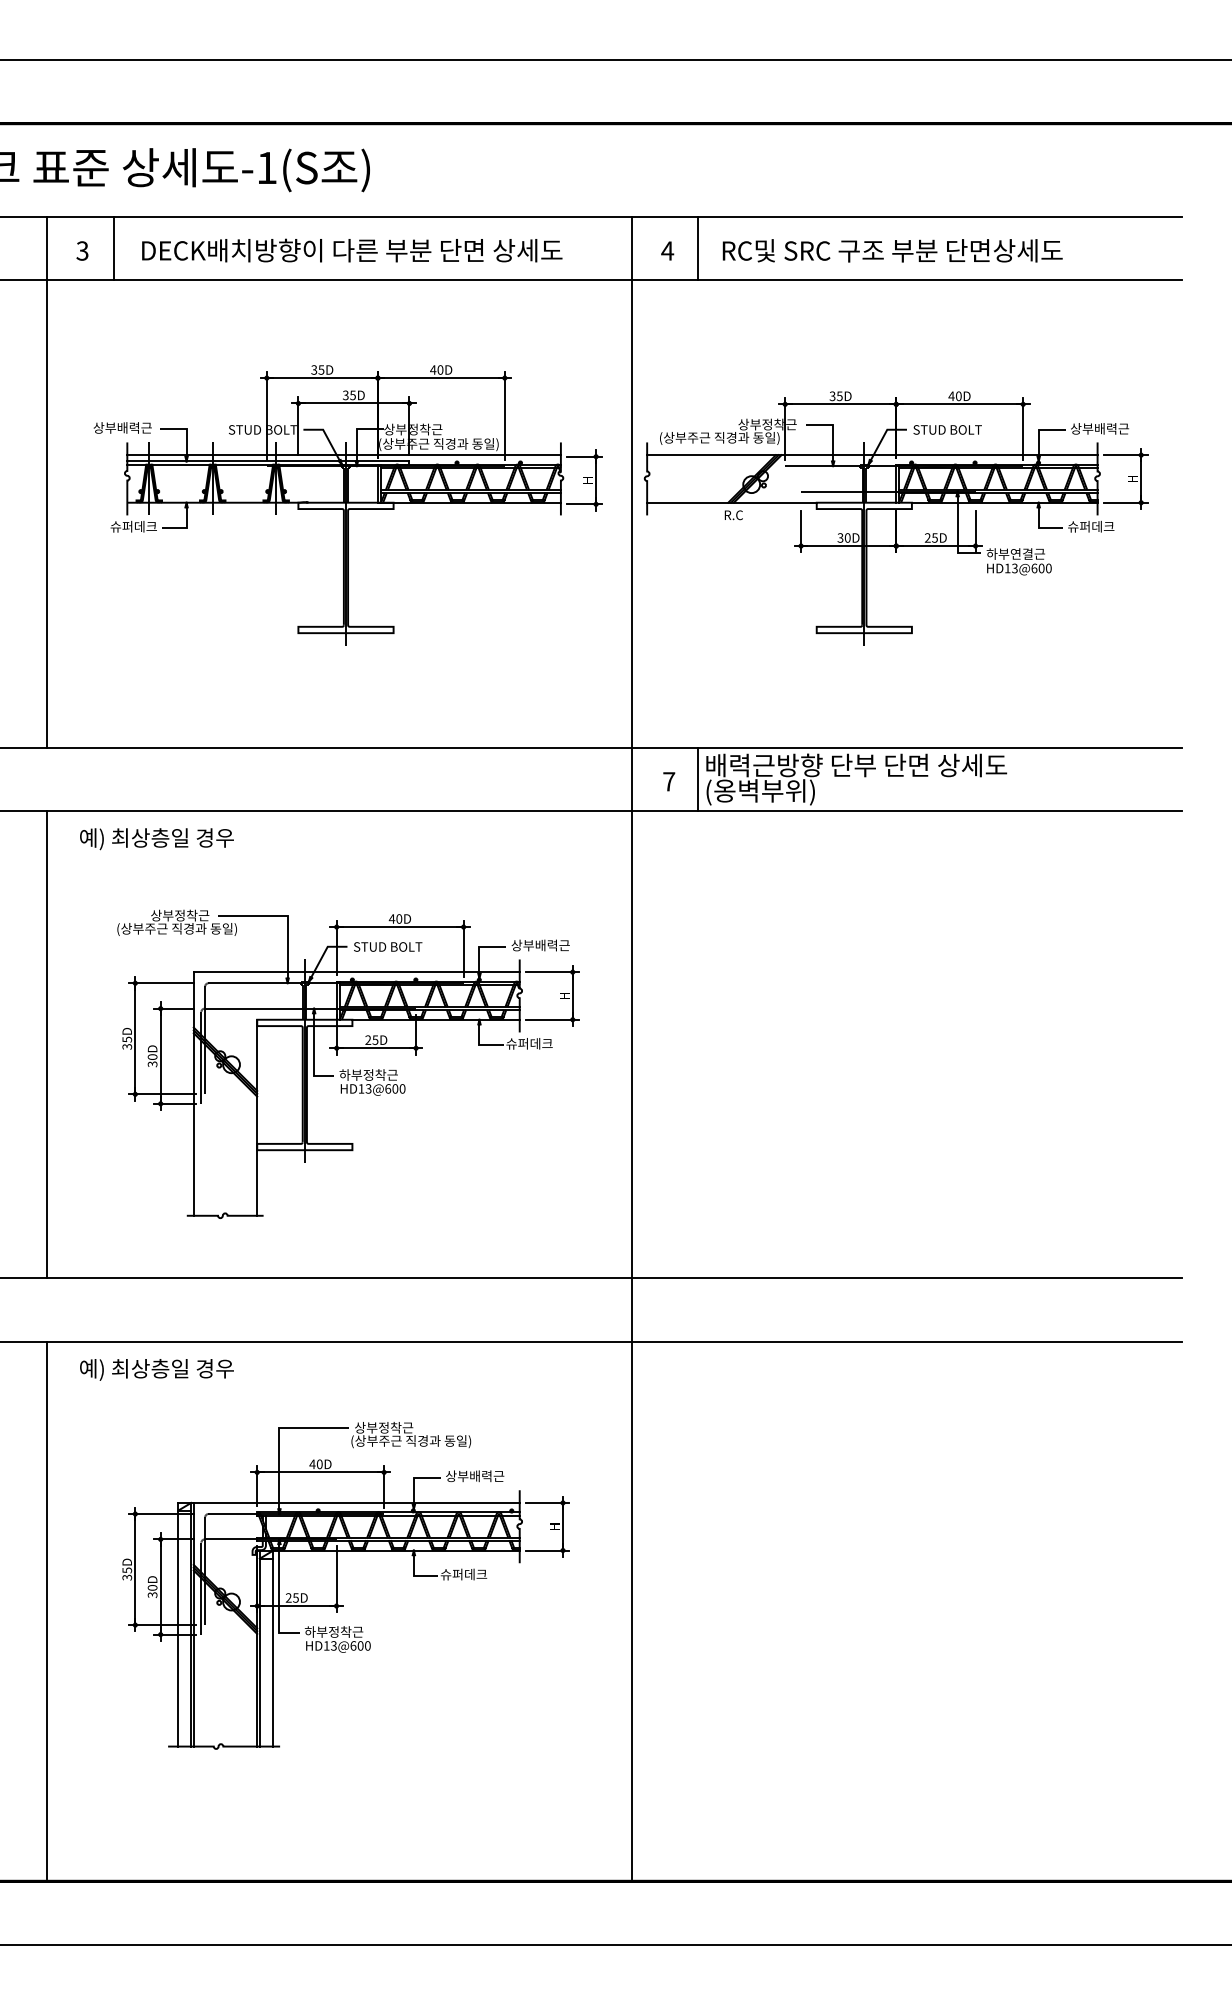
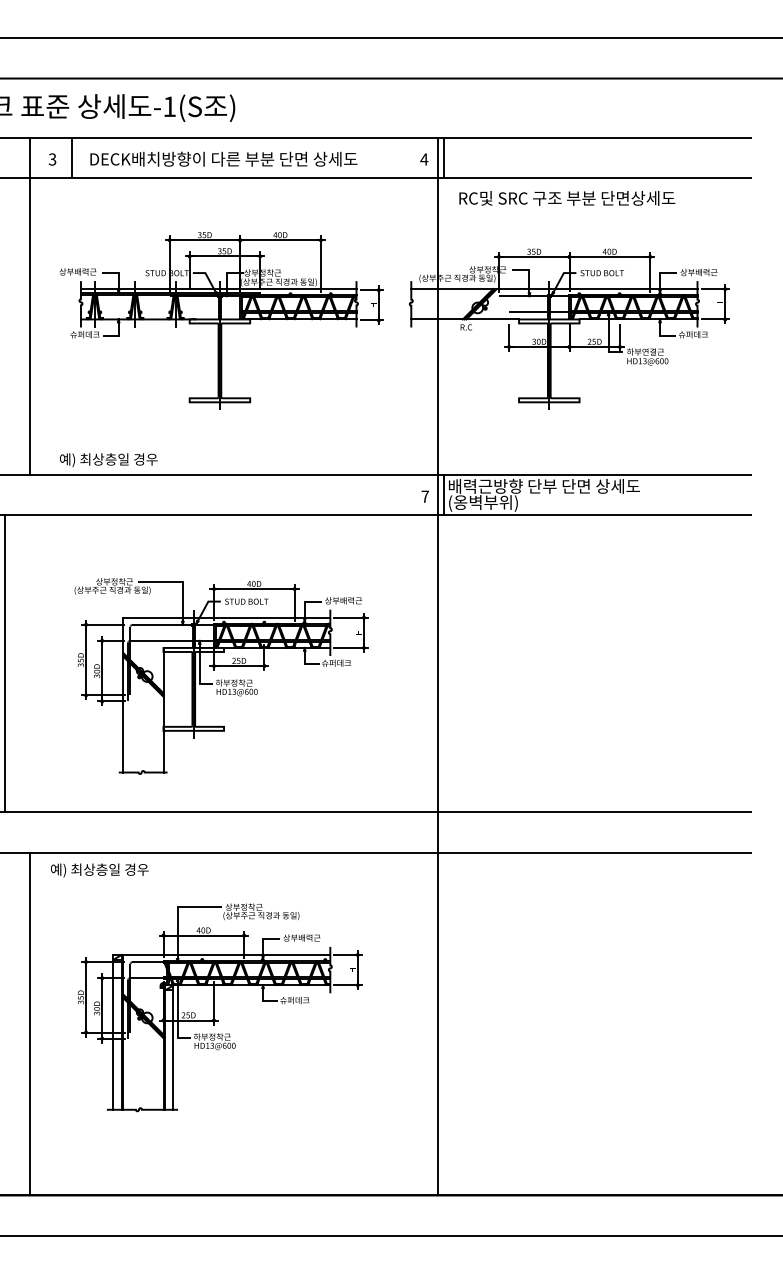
text: (892, 251) -> (567, 198), moved
text: (156, 838) -> (108, 459), moved
line: (46, 1044) -> (4, 663), moved
line: (631, 1047) -> (438, 665), moved

